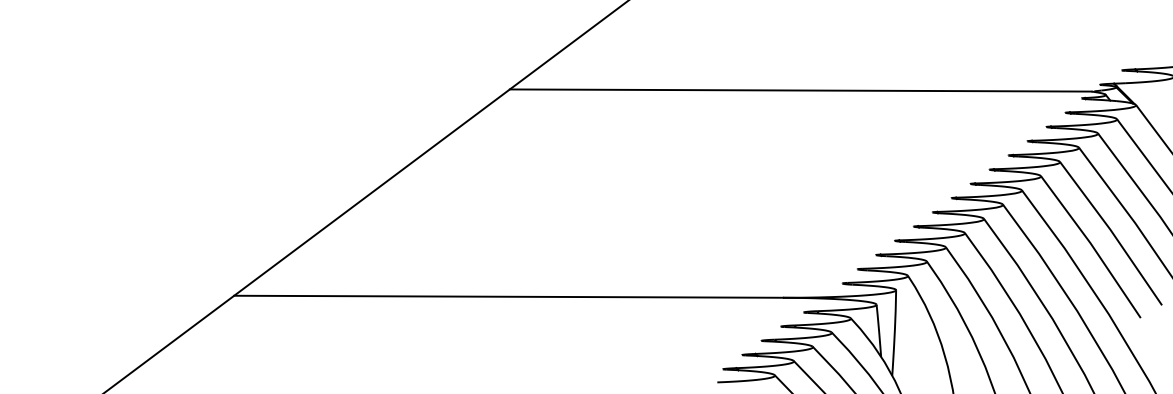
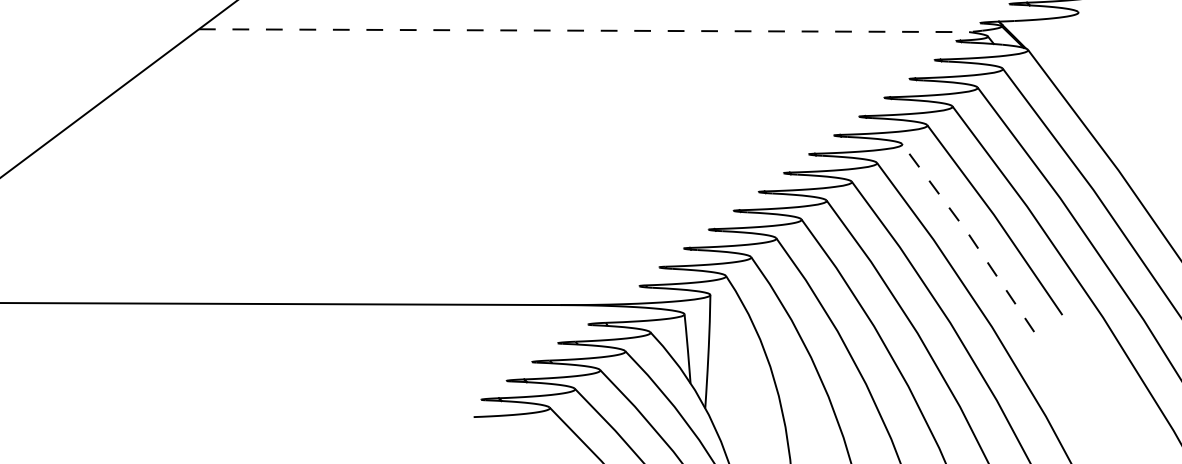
line: (800, 90) -> (583, 30), solid -> dashed
line: (1092, 245) -> (970, 235), solid -> dashed

